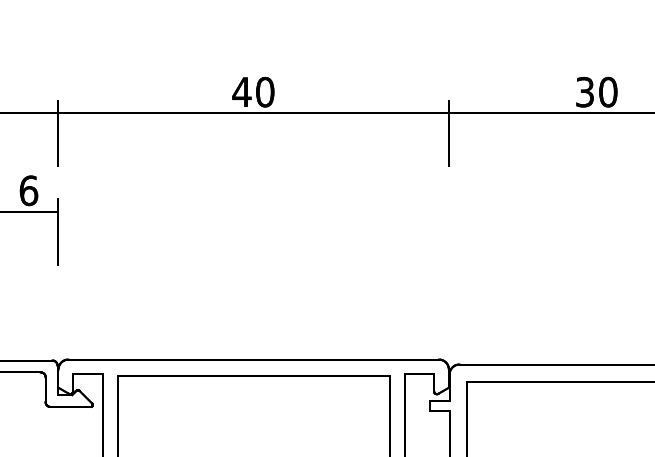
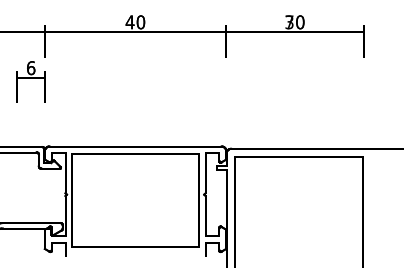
text: (585, 92) -> (289, 22), 30 -> 70

